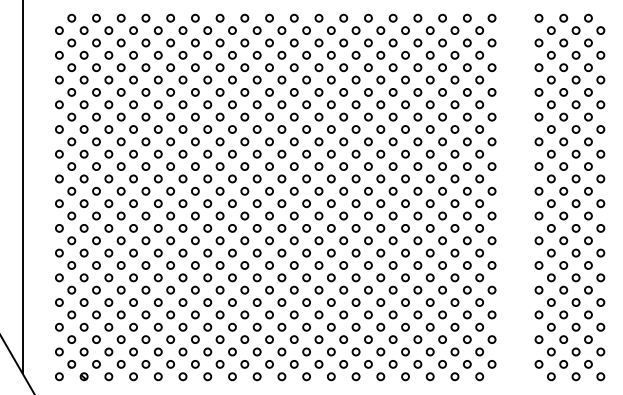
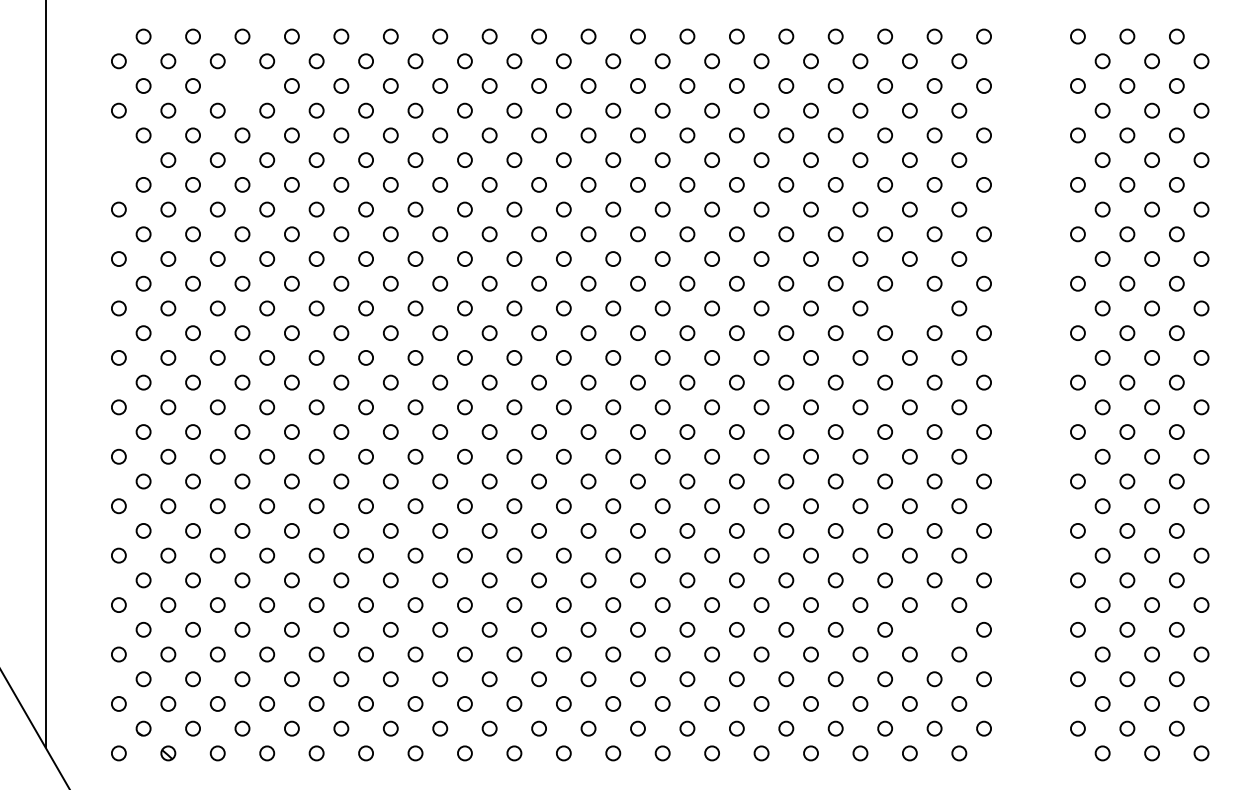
circle: (120, 42) -> (241, 85), removed
circle: (59, 79) -> (119, 159), removed
circle: (454, 153) -> (908, 307), removed
circle: (467, 314) -> (934, 628), removed

